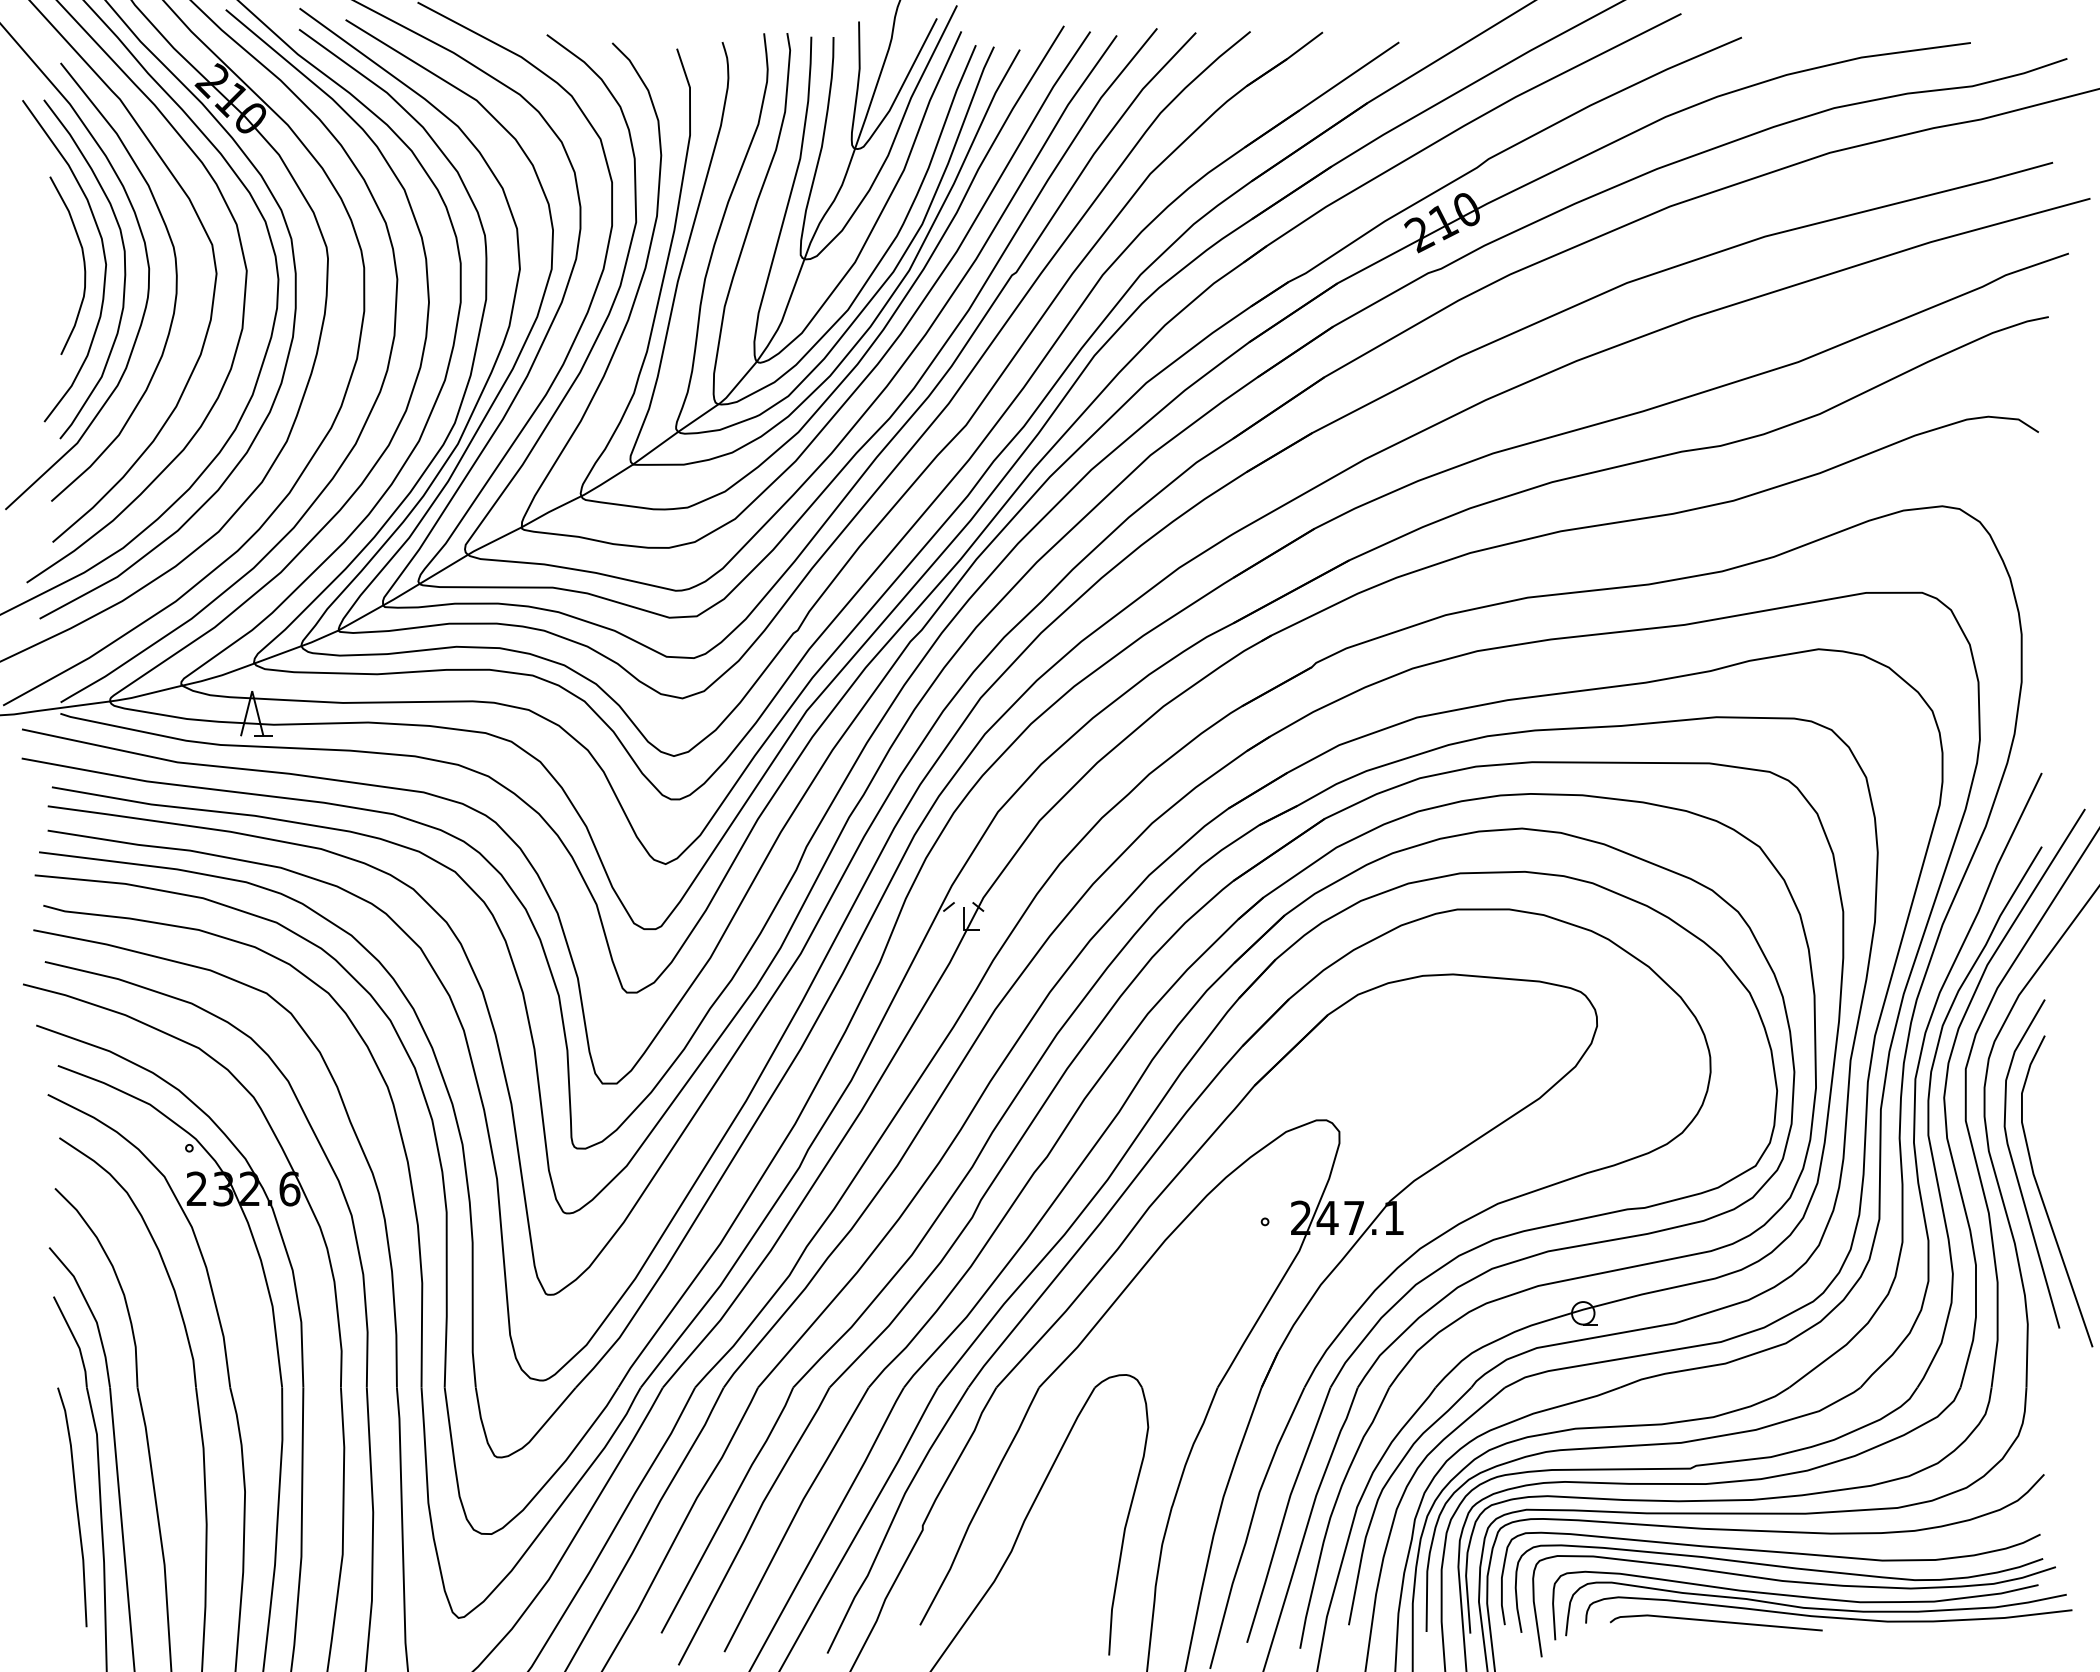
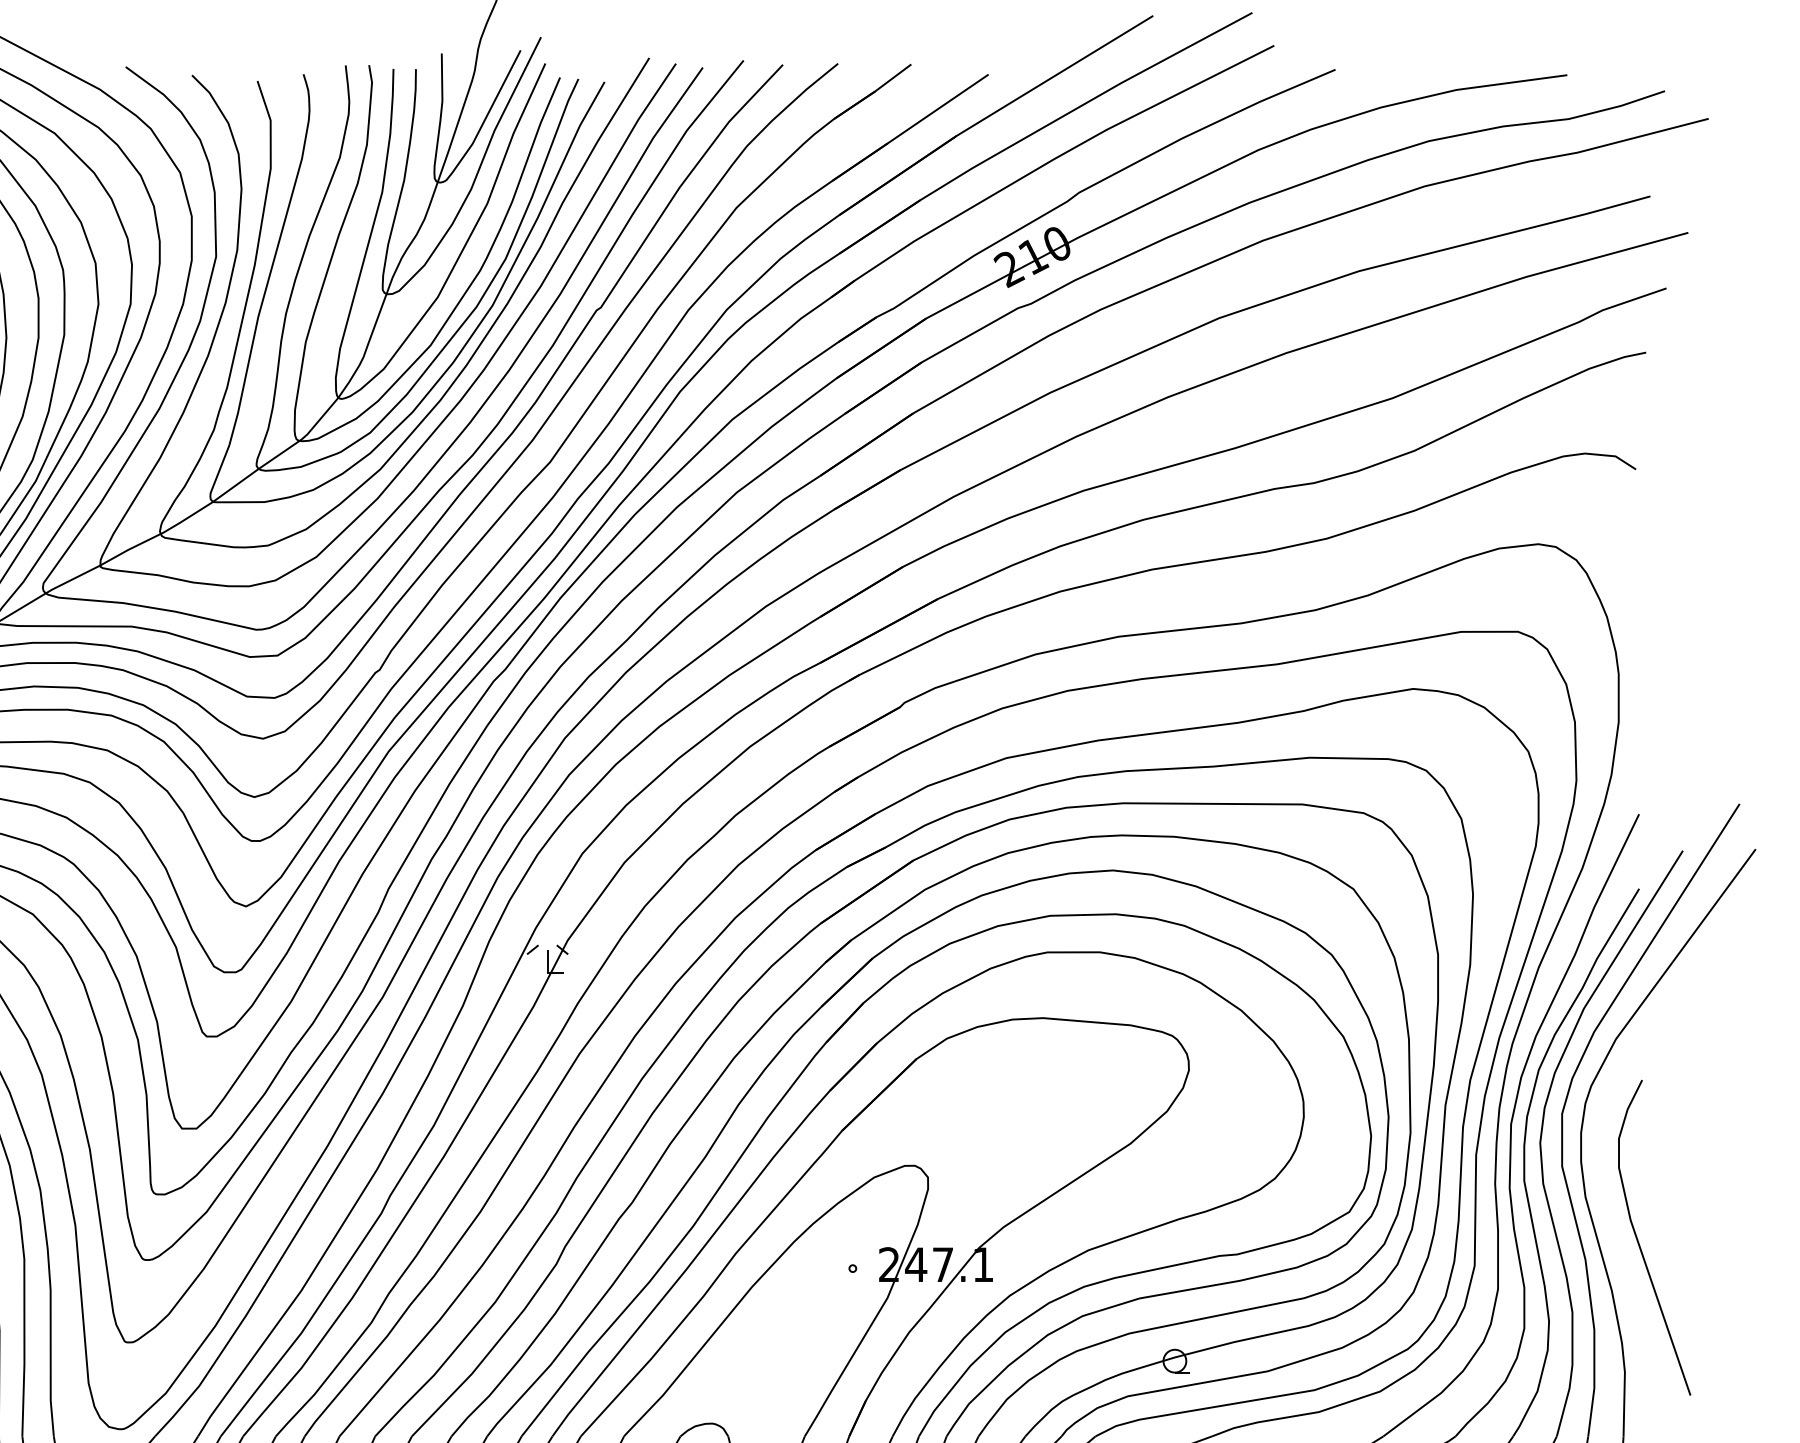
curve: (2015, 1167) -> (1612, 1213), removed

